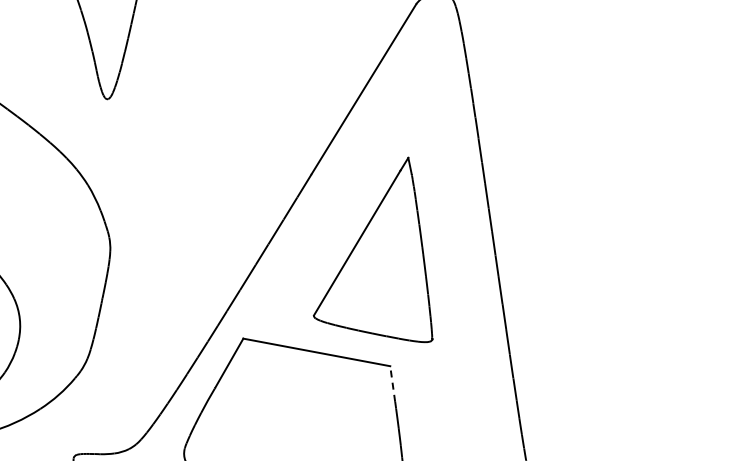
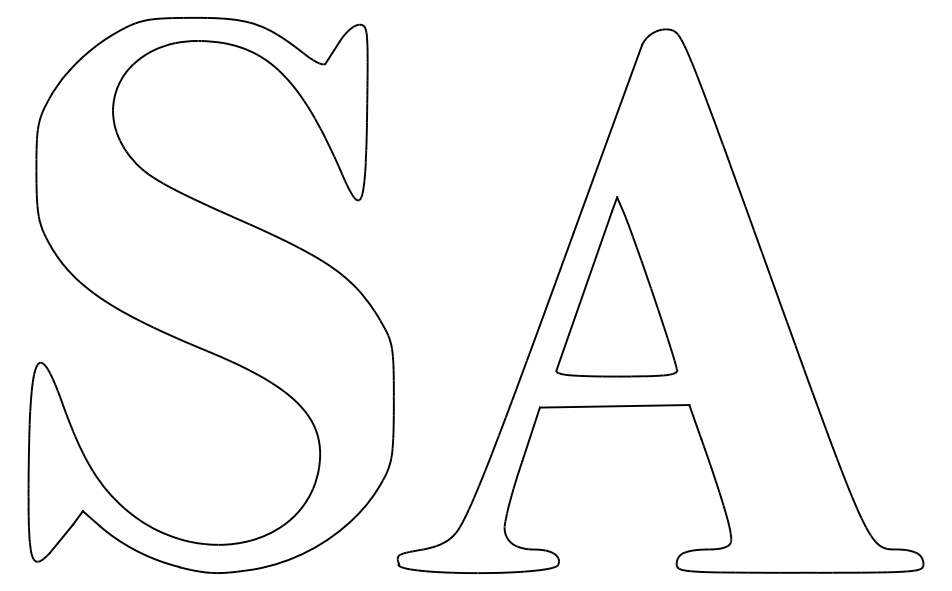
part: (389, 245) -> (616, 286), moved
line: (392, 383) -> (695, 421), dashed -> solid

